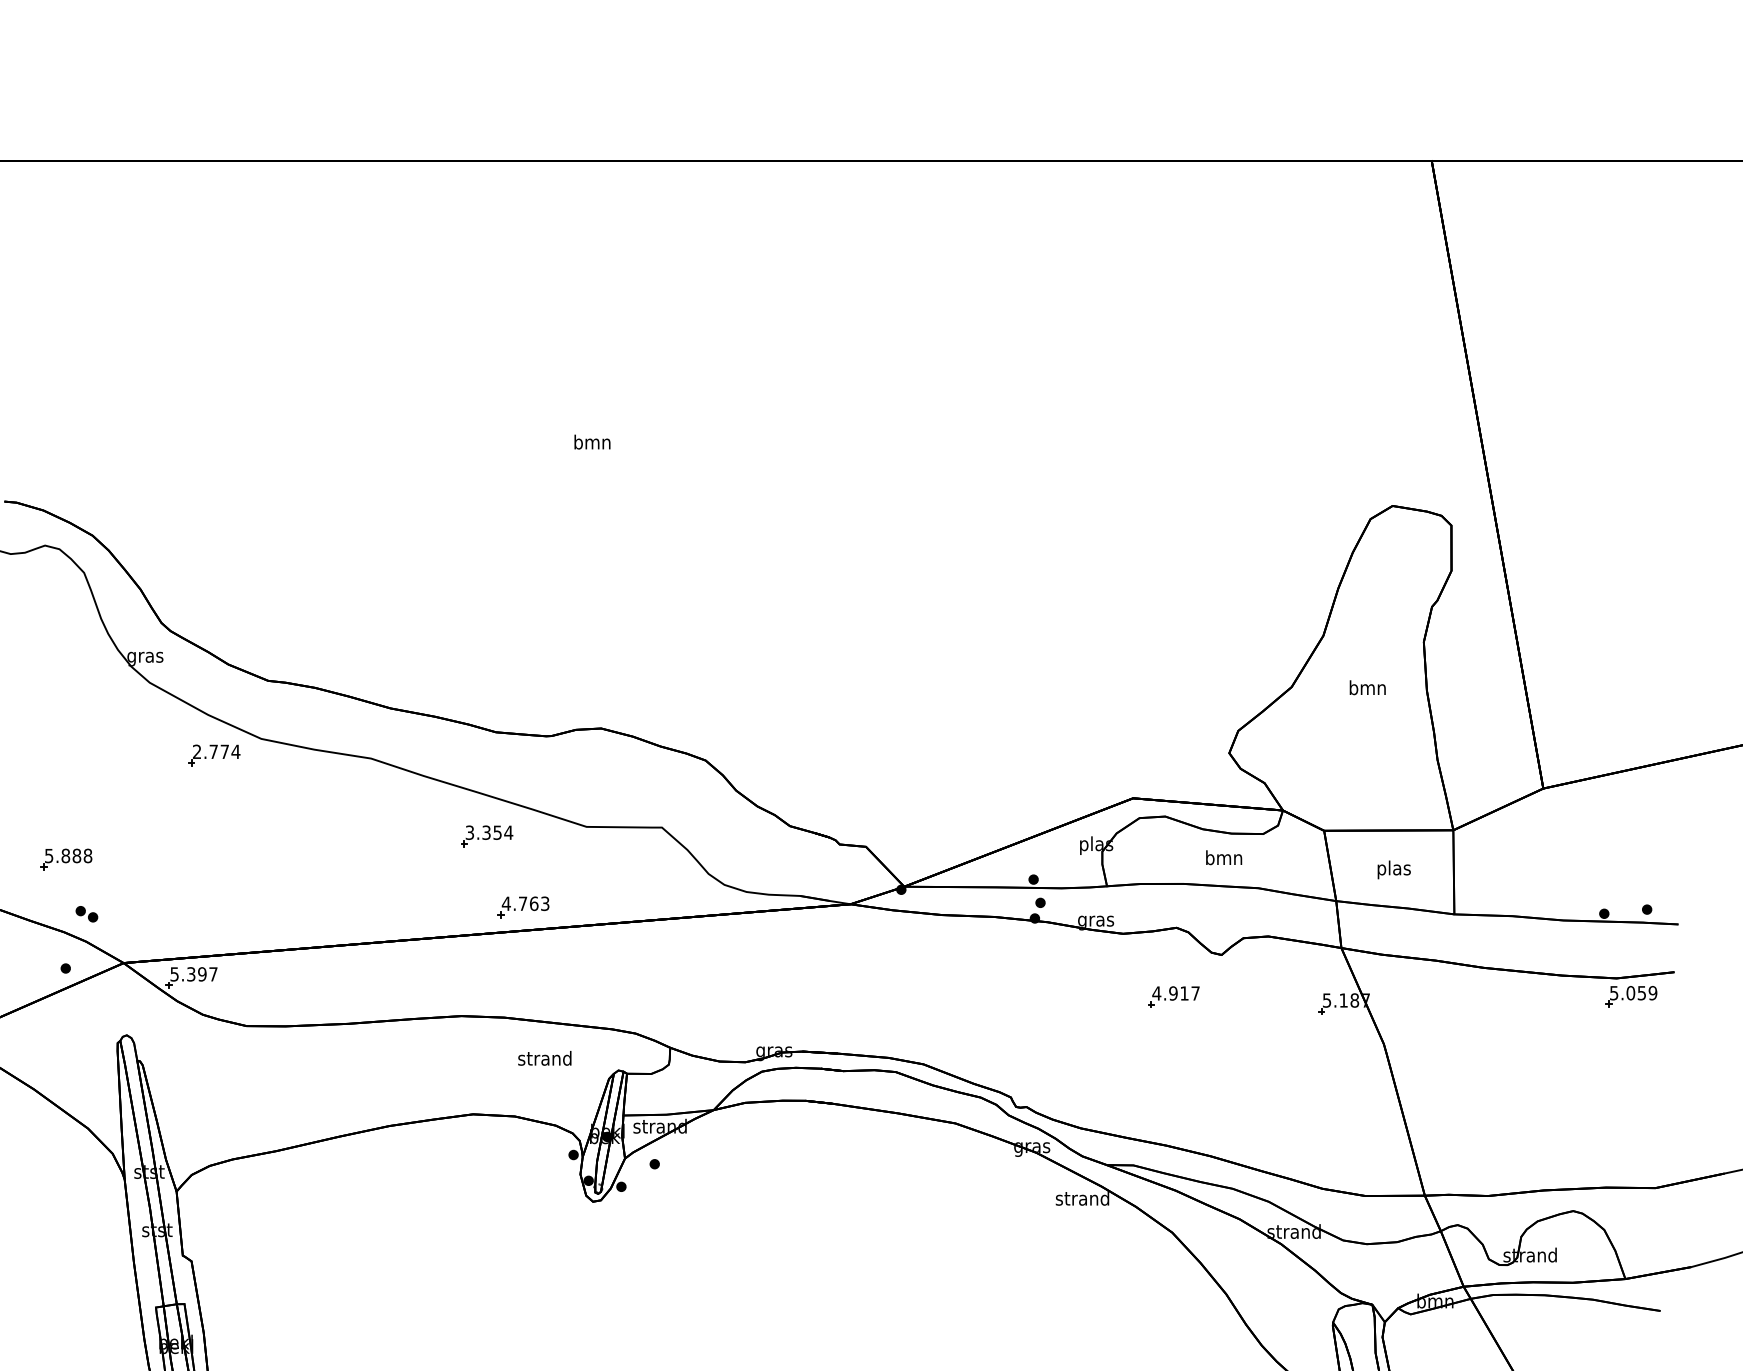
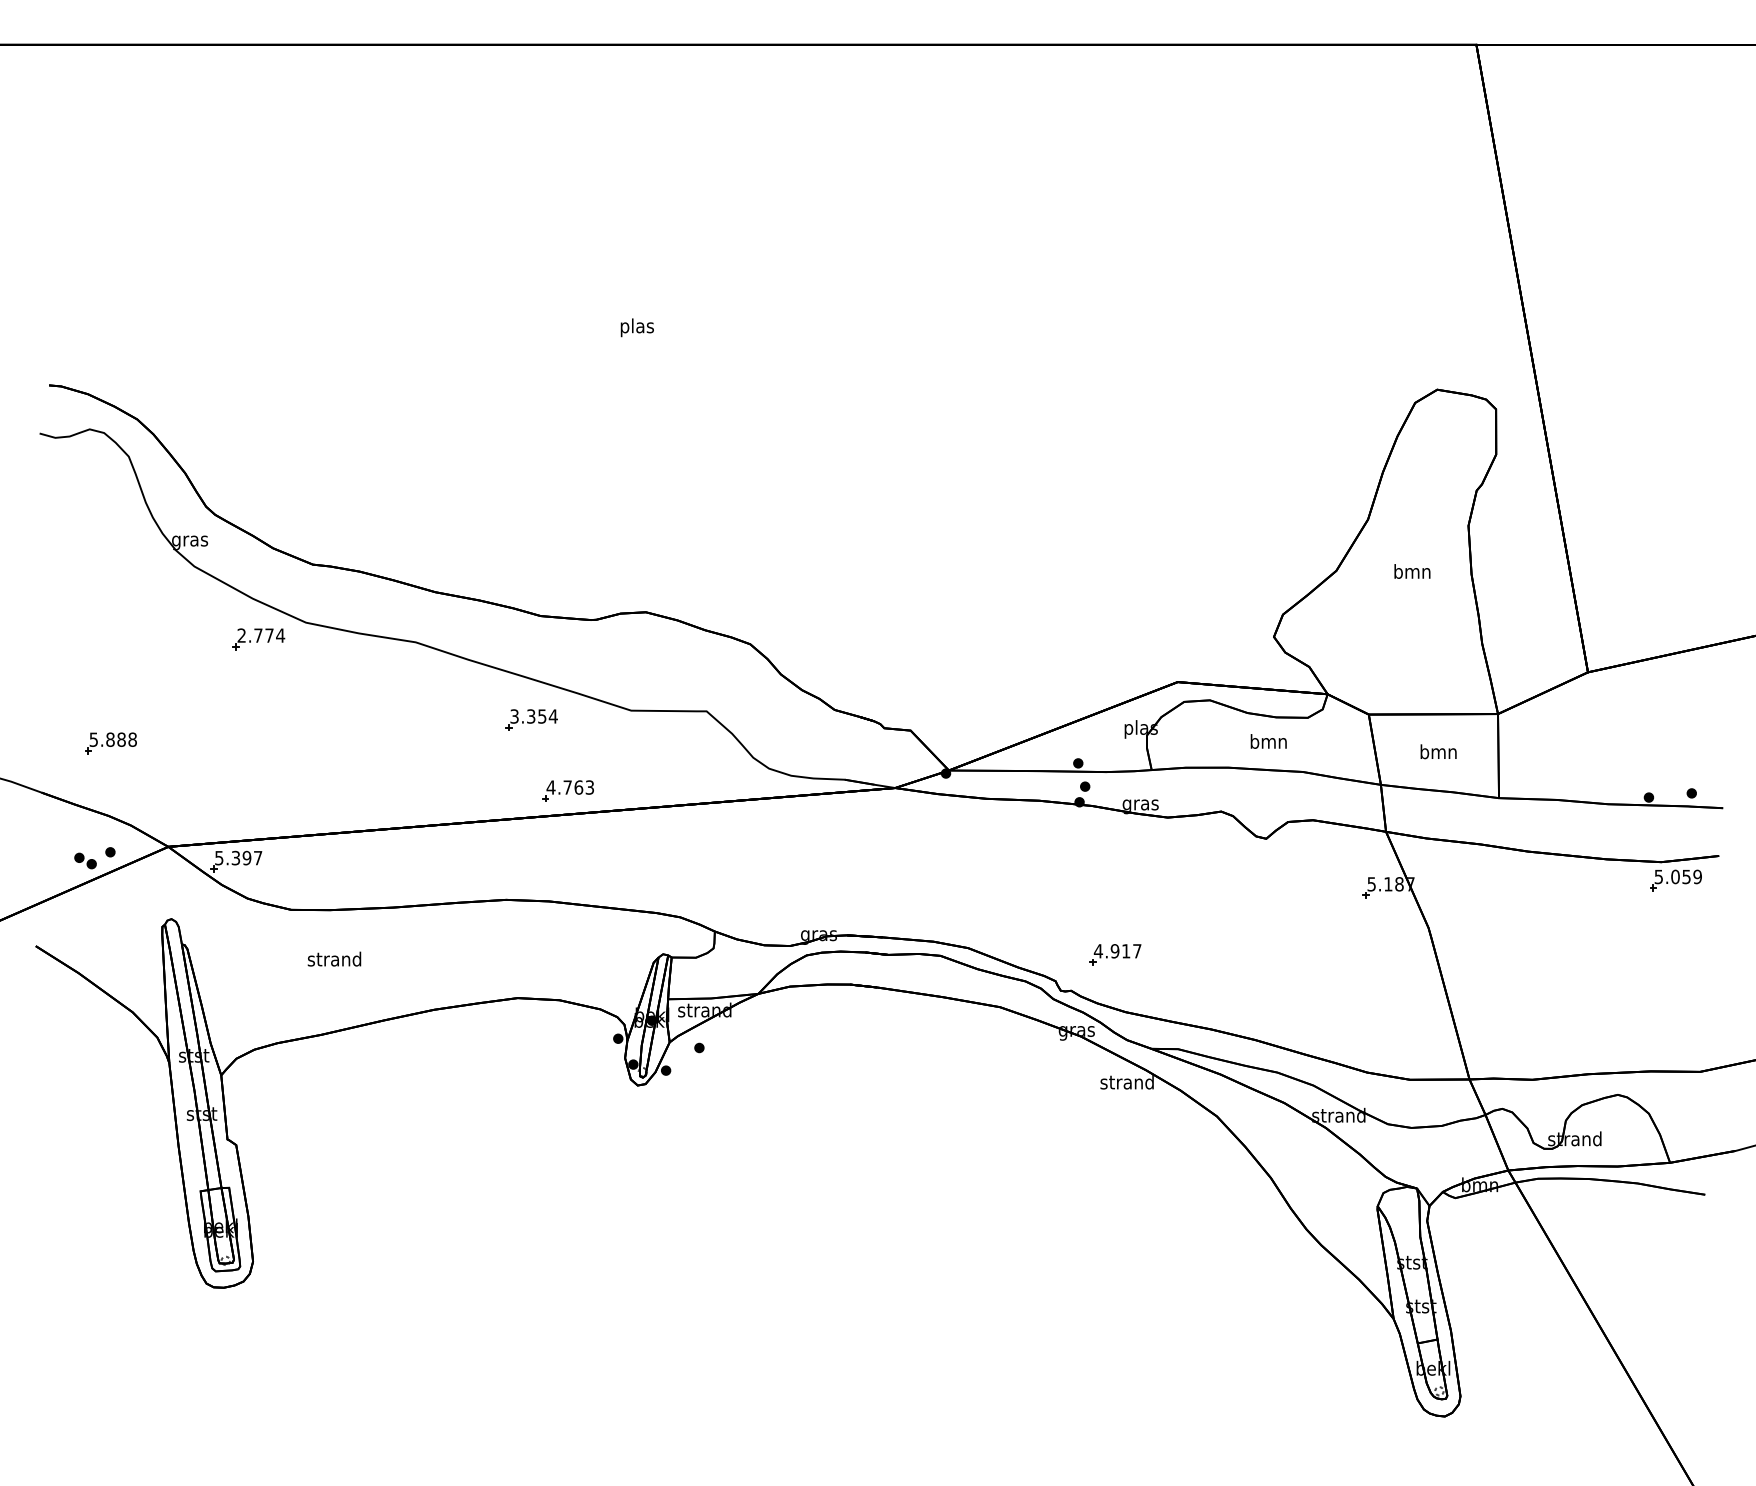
text: (592, 443) -> (637, 327), bmn -> plas
text: (1393, 869) -> (1438, 753), plas -> bmn
part: (86, 913) -> (85, 860), moved
part: (1173, 996) -> (1115, 954), moved
text: (544, 1057) -> (334, 958), moved

